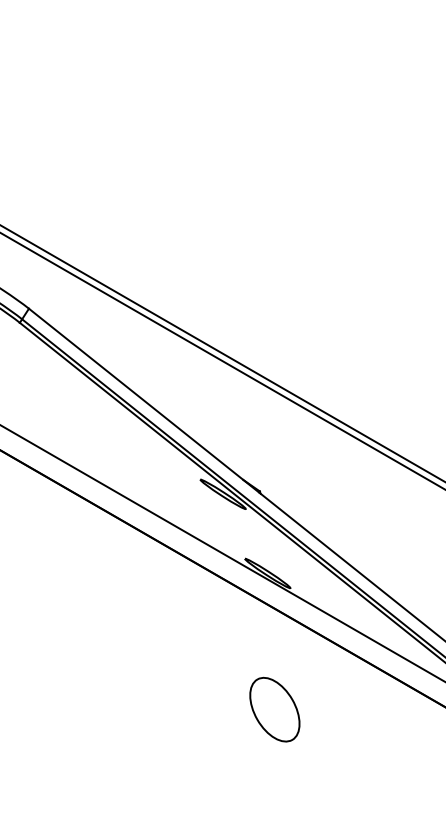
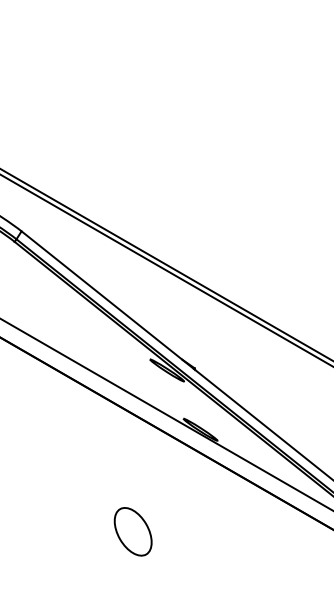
part: (274, 709) -> (132, 531), moved

